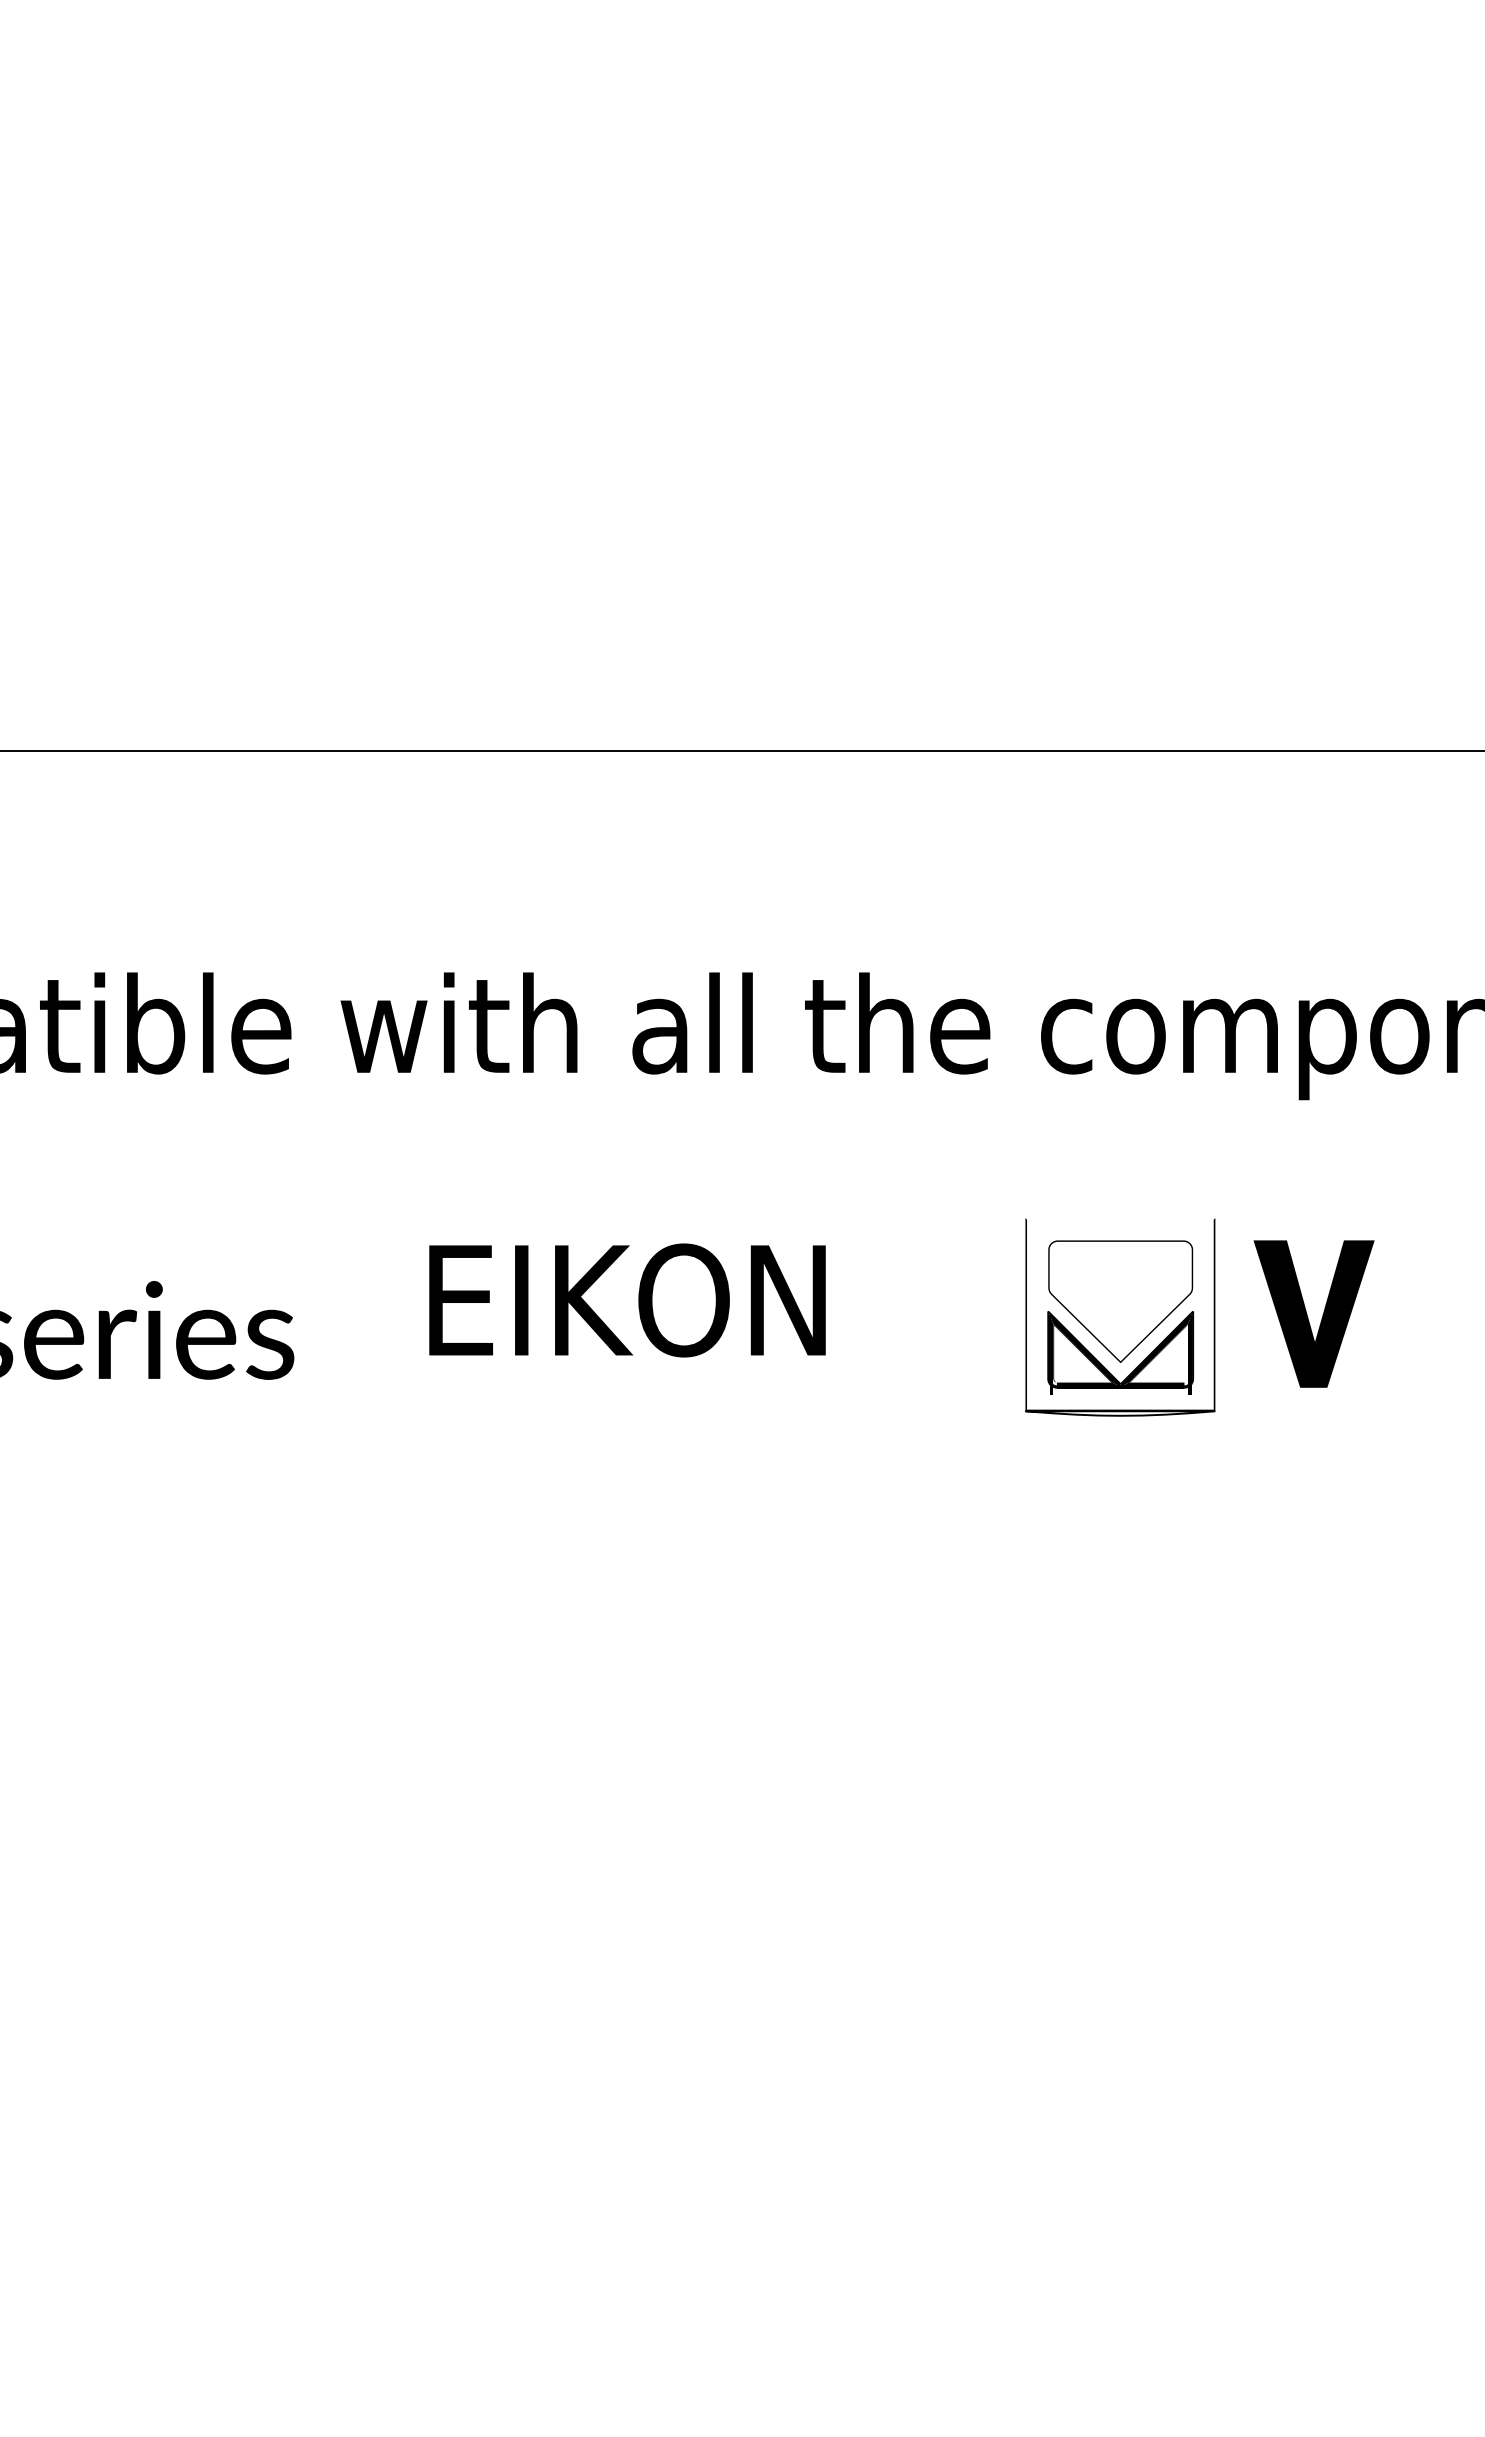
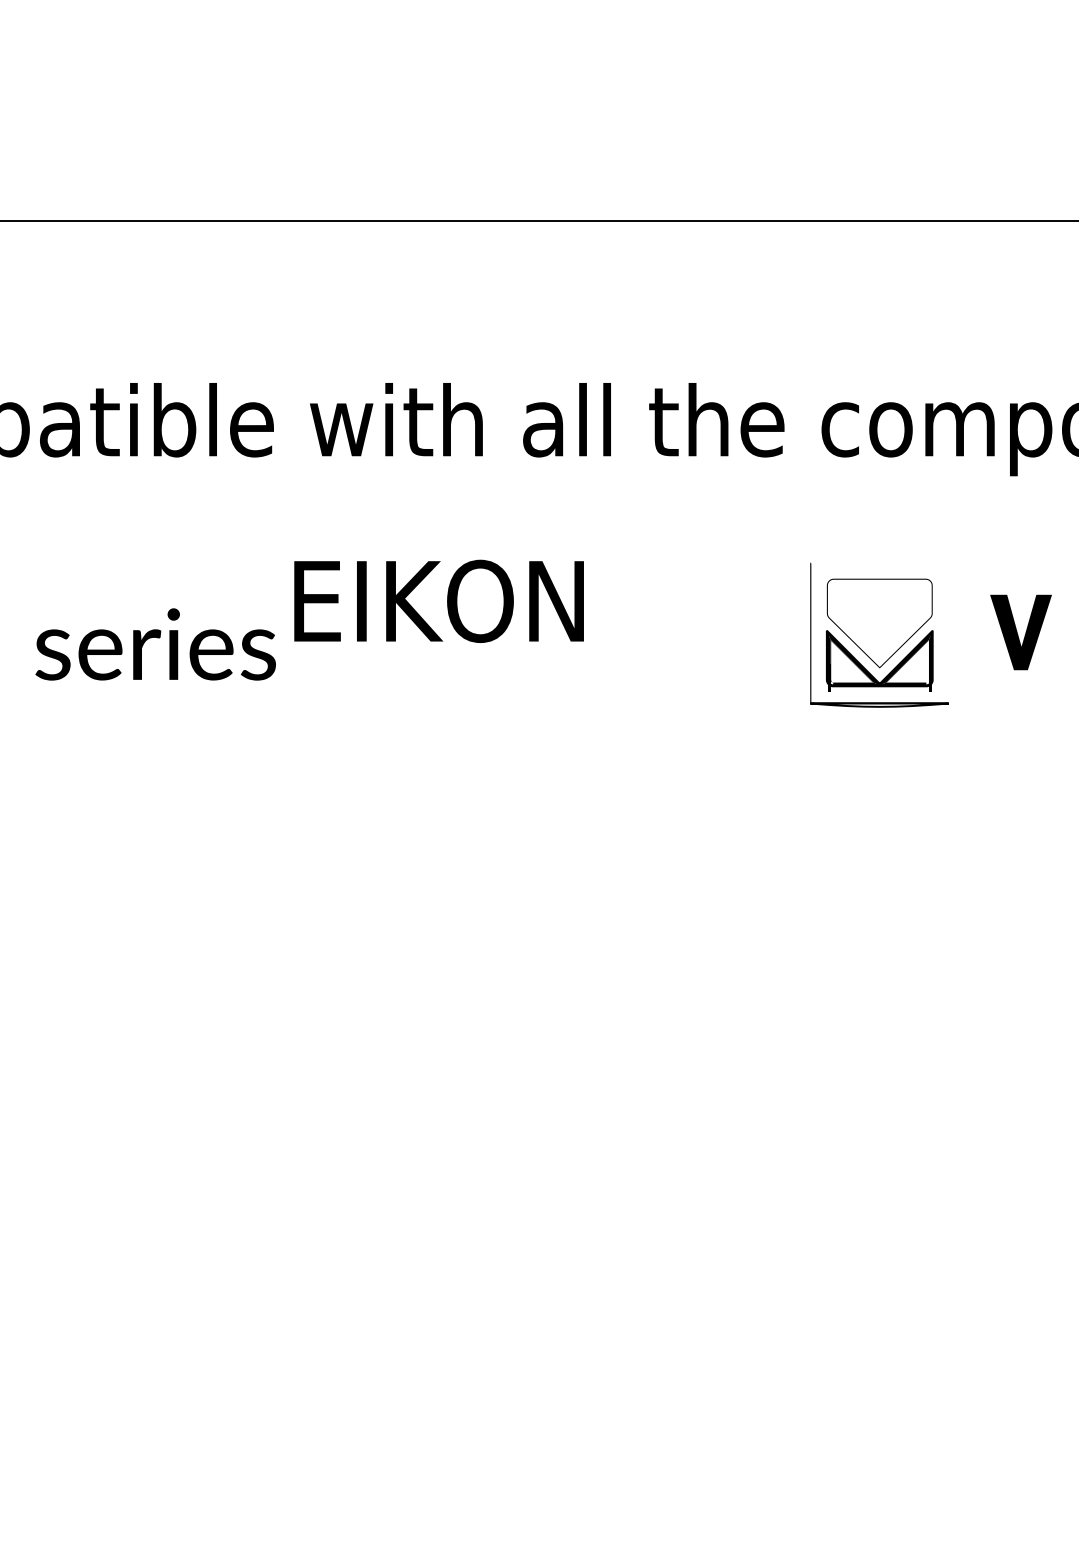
text: (627, 1300) -> (439, 601), moved
part: (1313, 1313) -> (1020, 632), size x0.7
fill: (1214, 1314) -> (948, 632), removed

